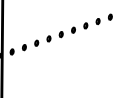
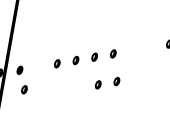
part: (91, 23) -> (106, 82), moved
part: (24, 47) -> (24, 89), moved

